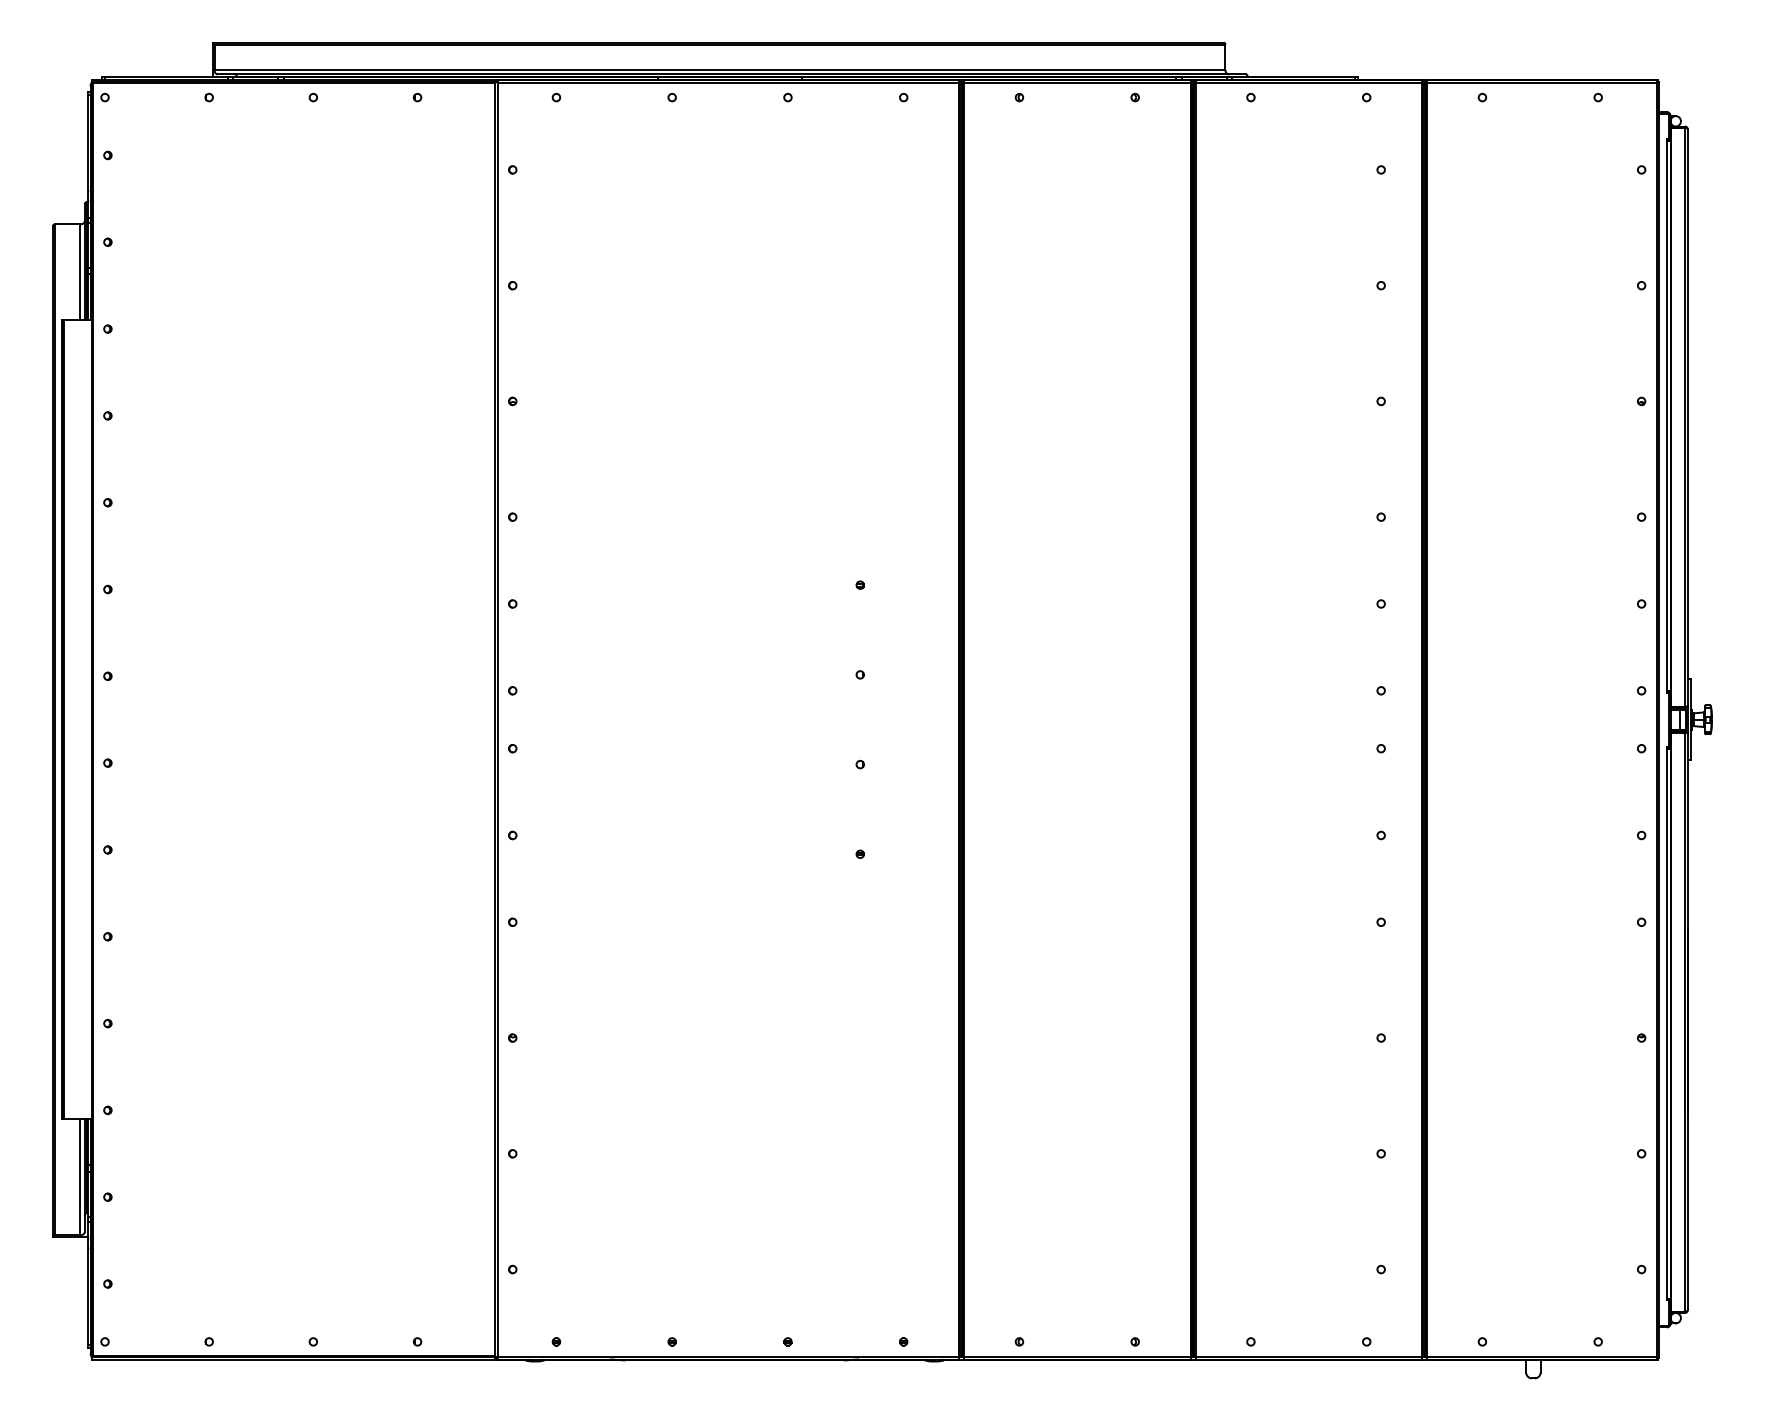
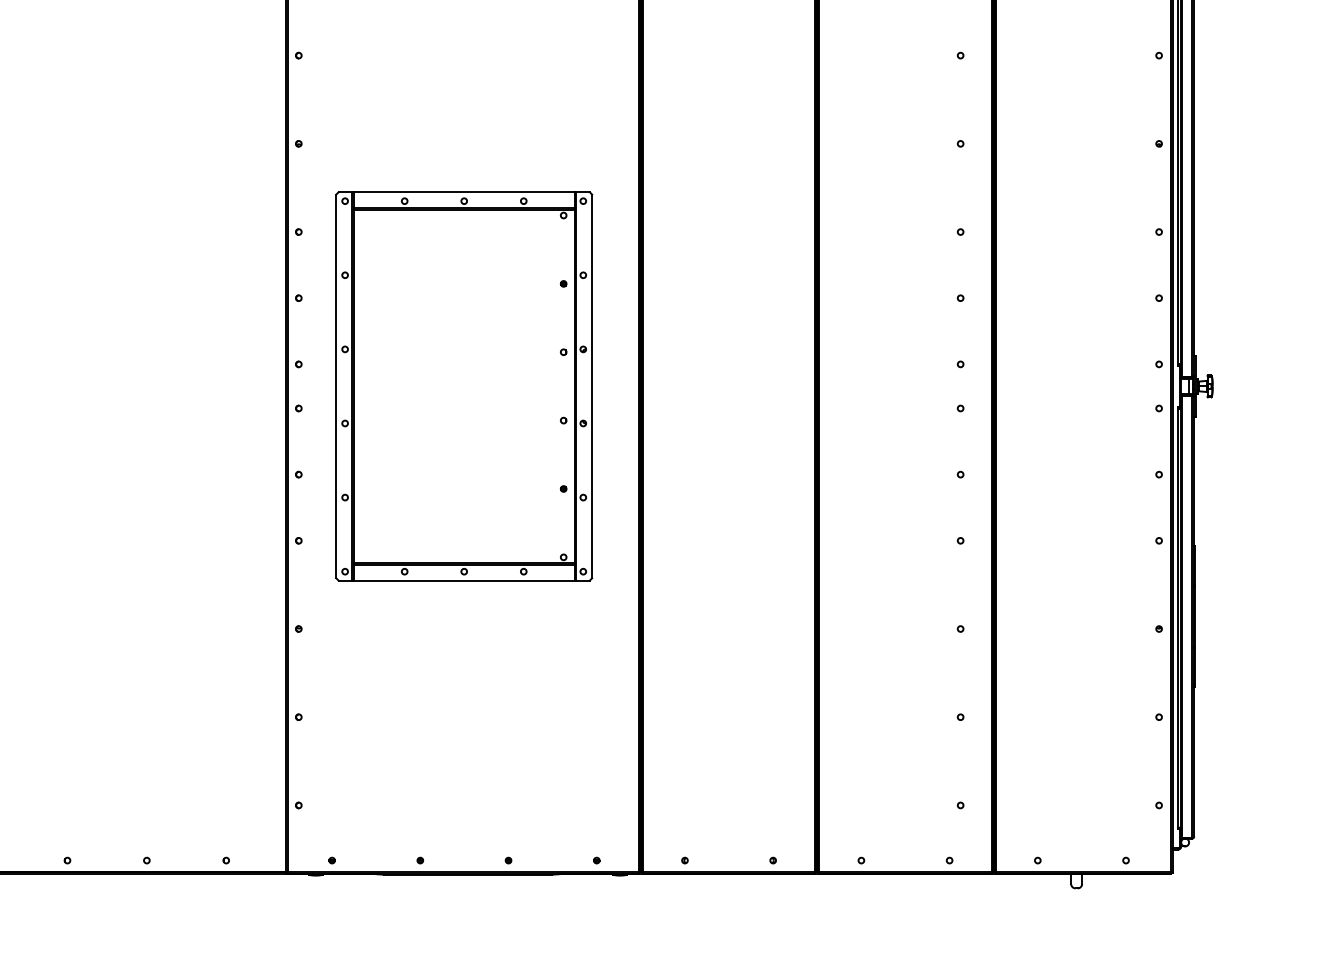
part: (729, 719) -> (464, 386), added

